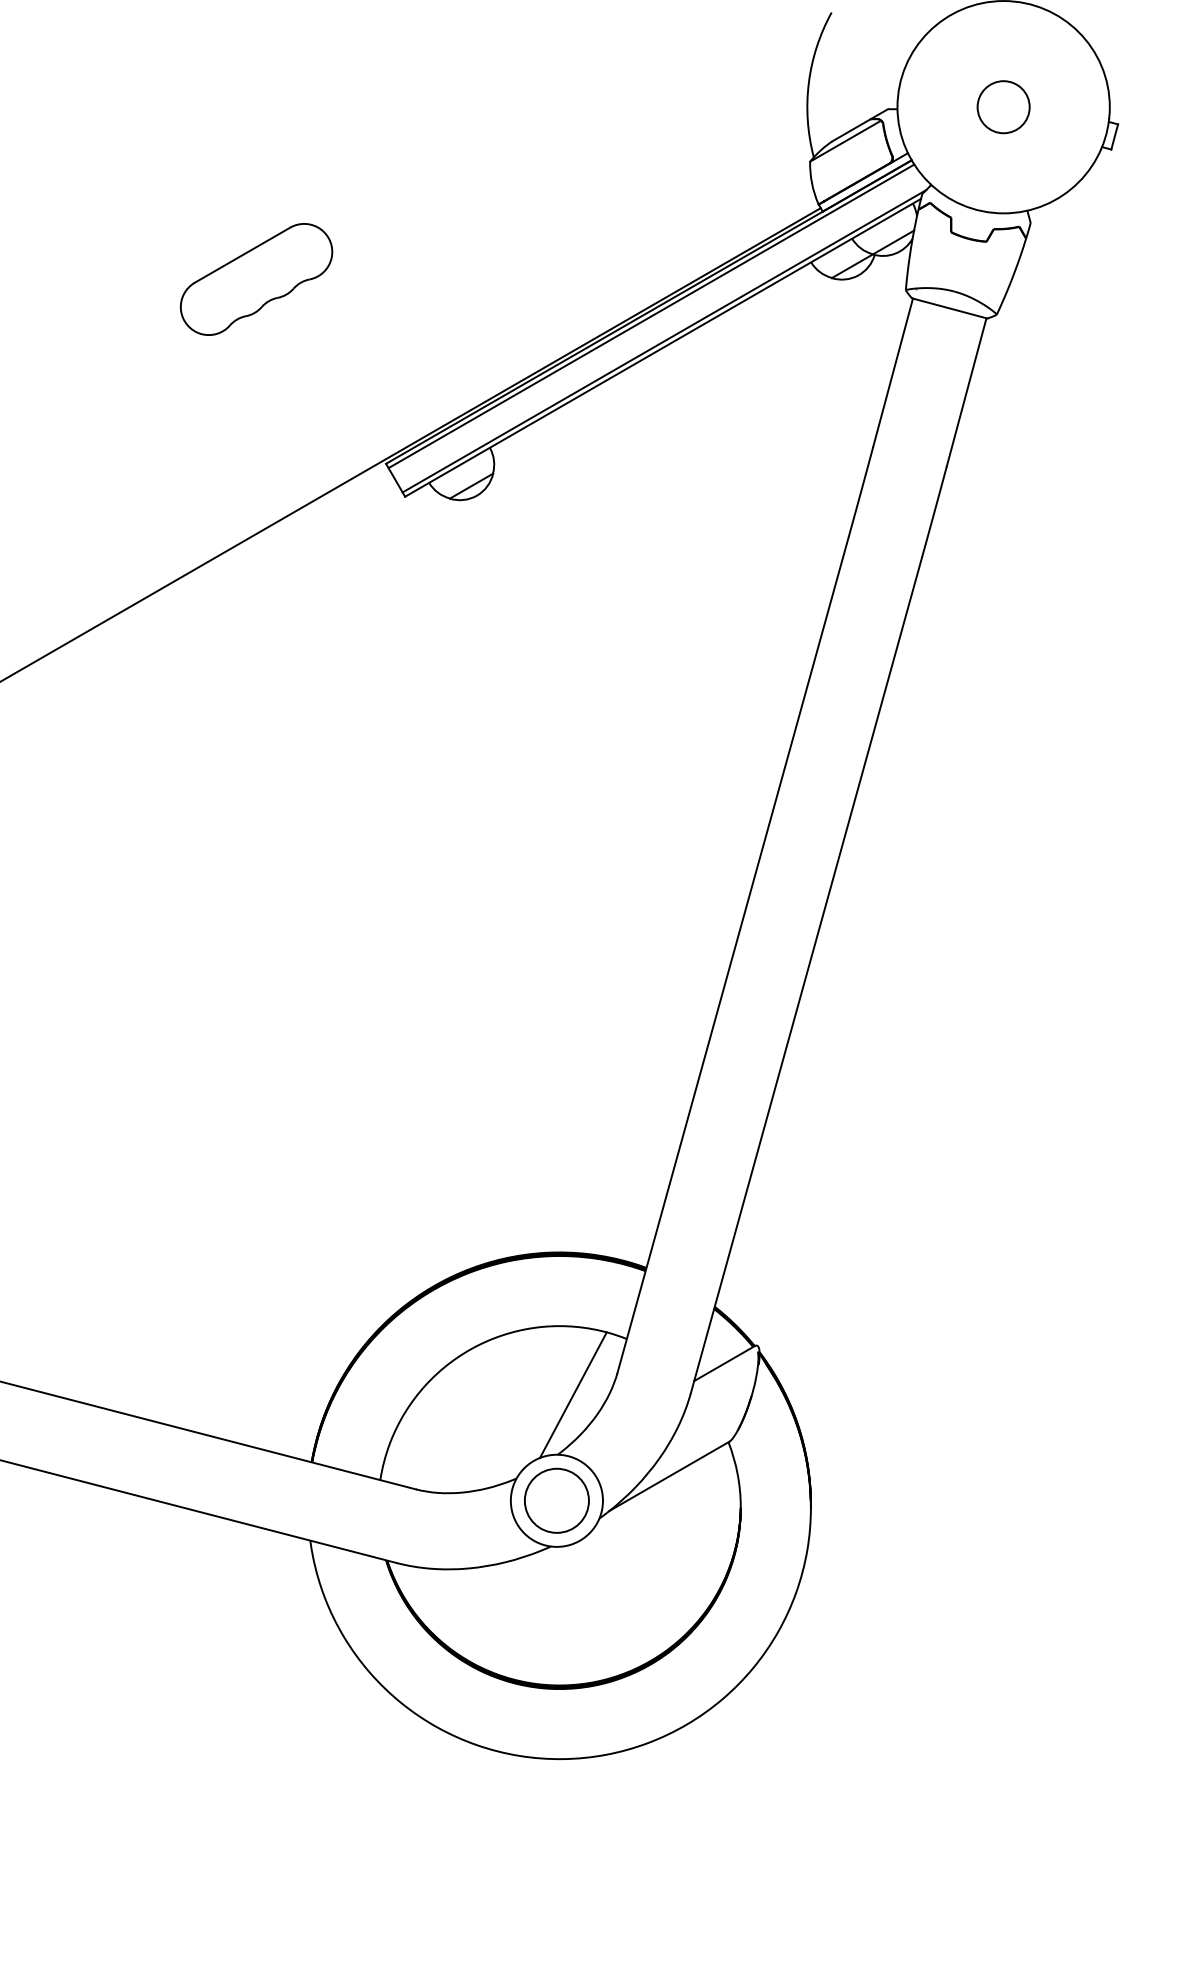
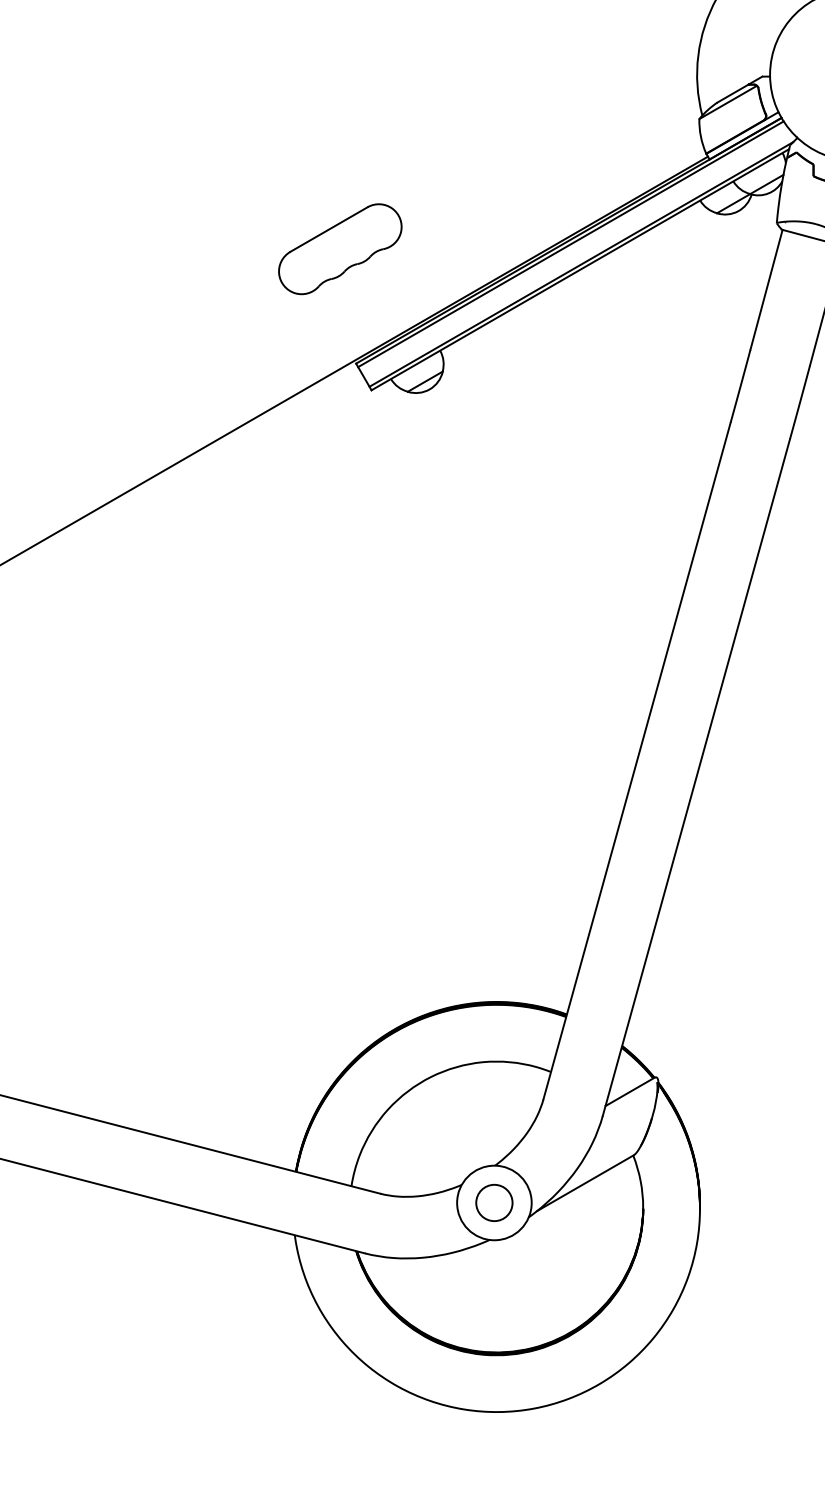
part: (256, 279) -> (340, 249), moved
line: (572, 1394) -> (507, 1116), removed
circle: (556, 1500) -> (494, 1202), size x0.7

